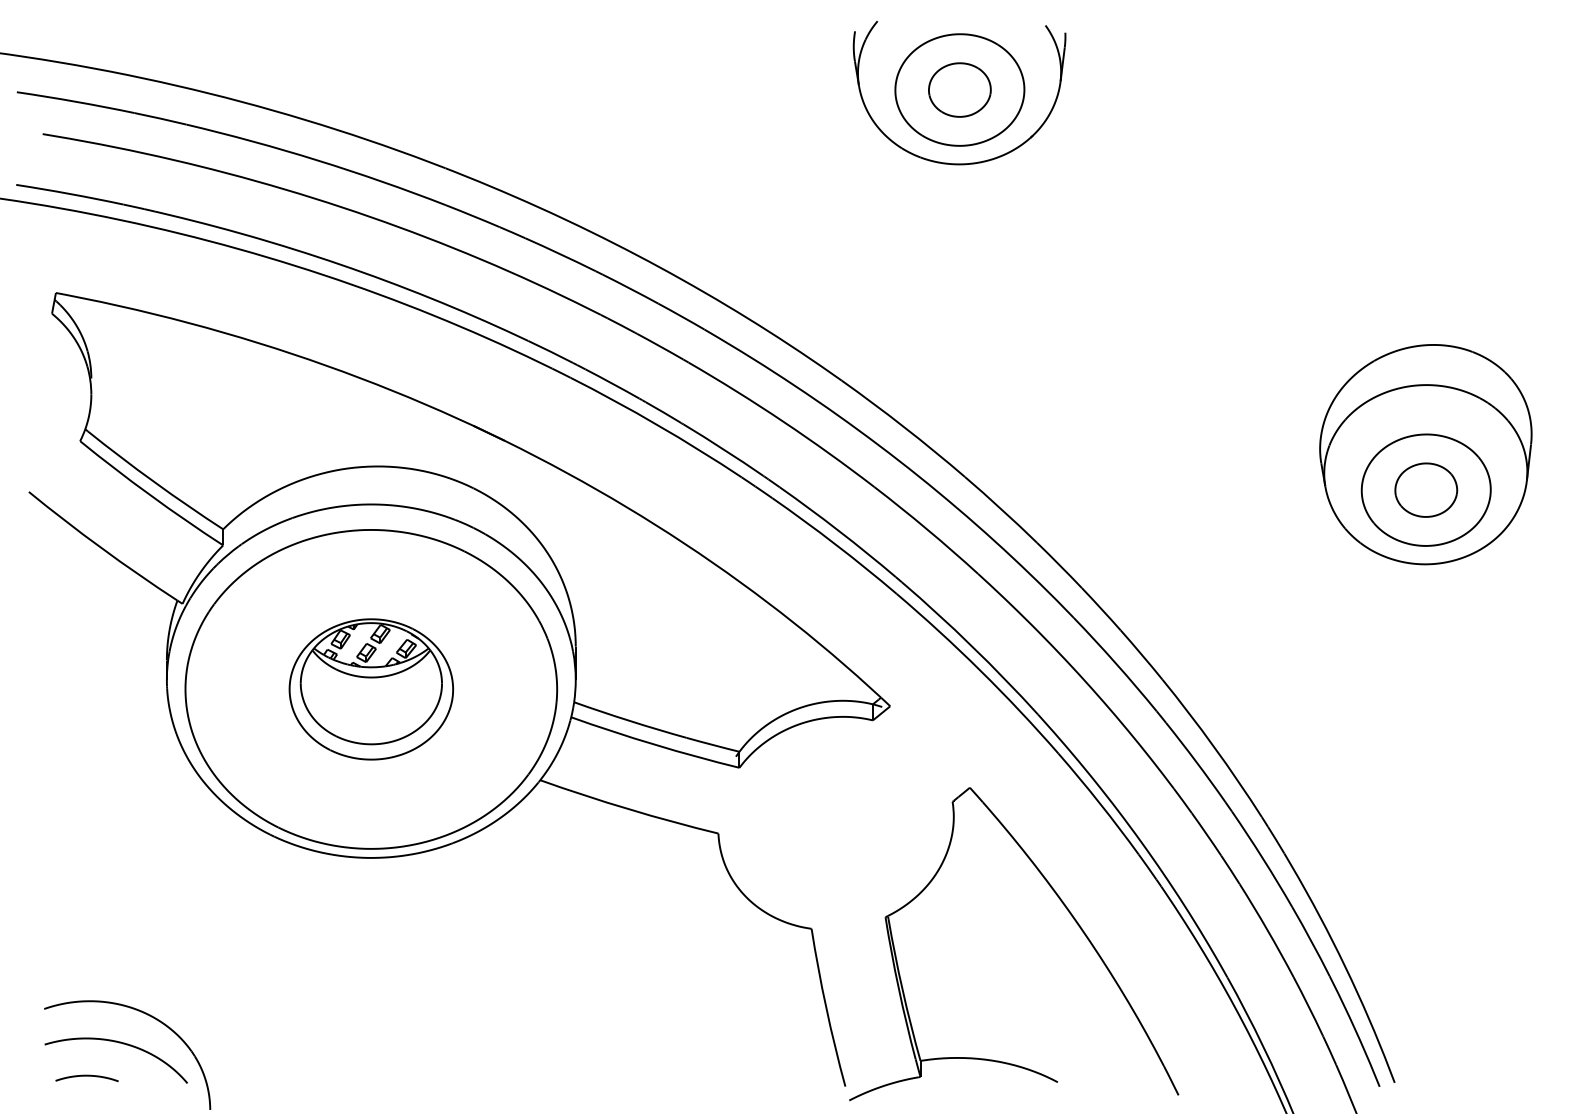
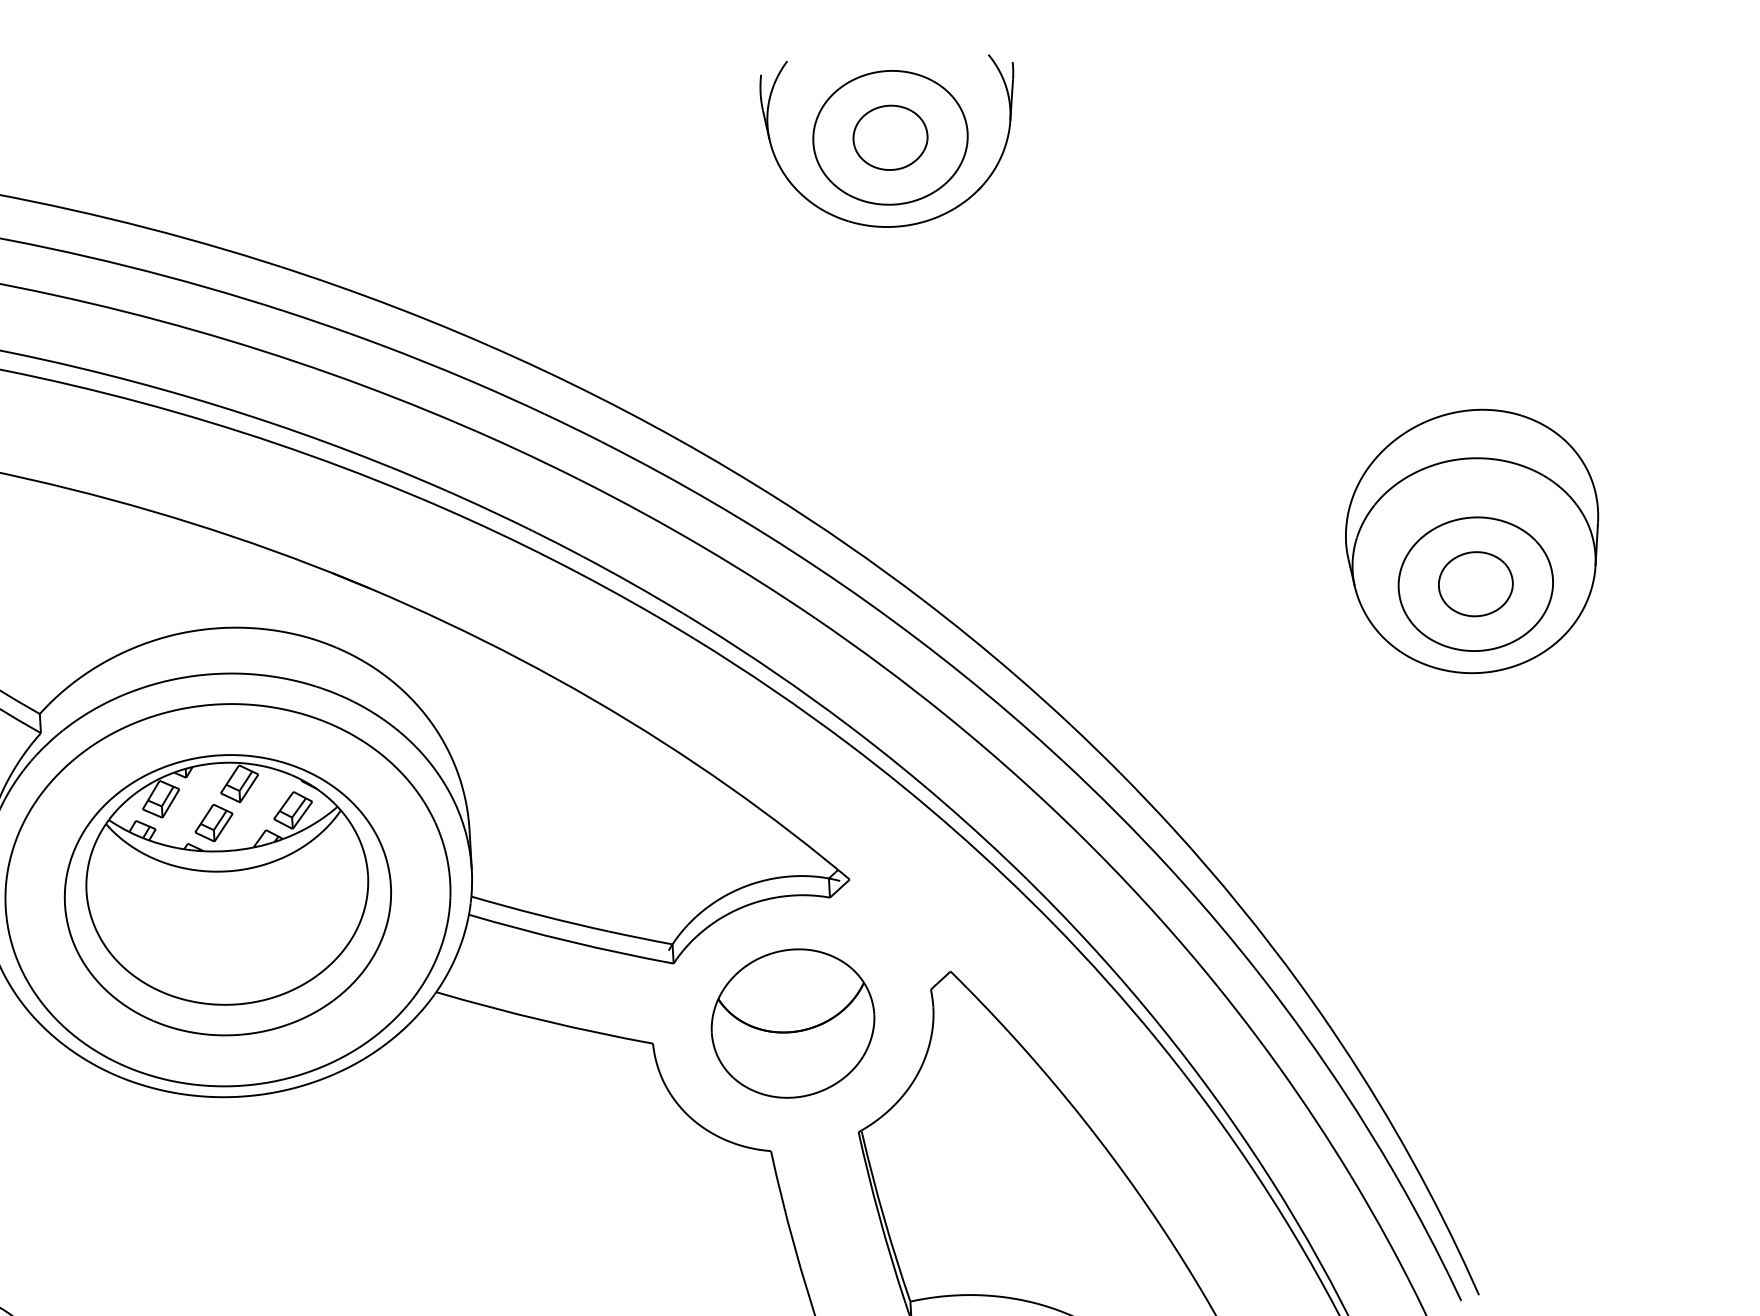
part: (371, 689) -> (228, 895), size x1.67
part: (836, 823) -> (793, 1023), added

